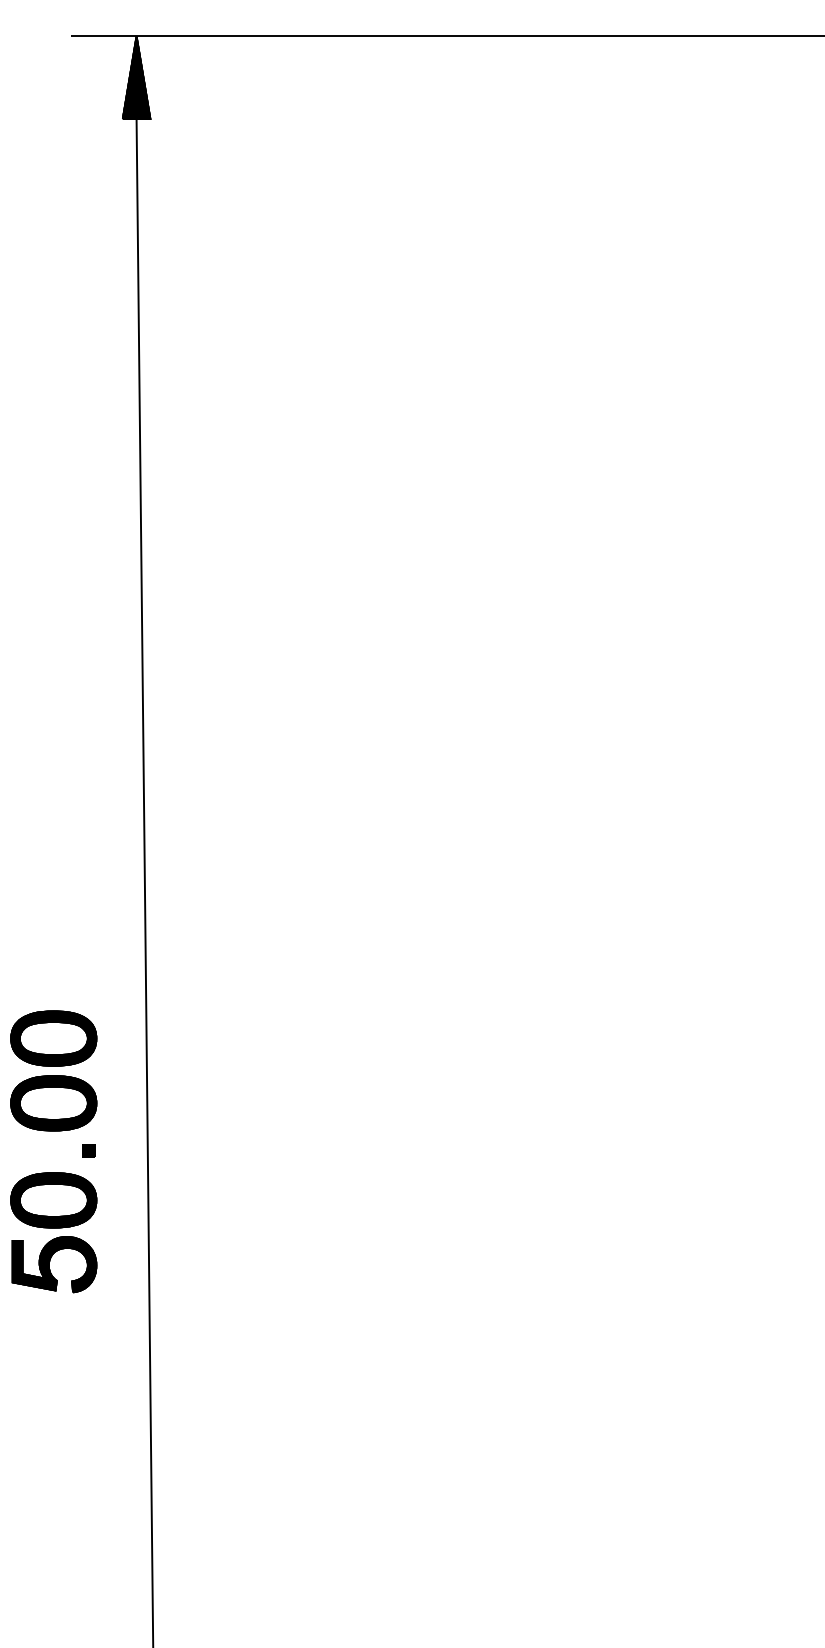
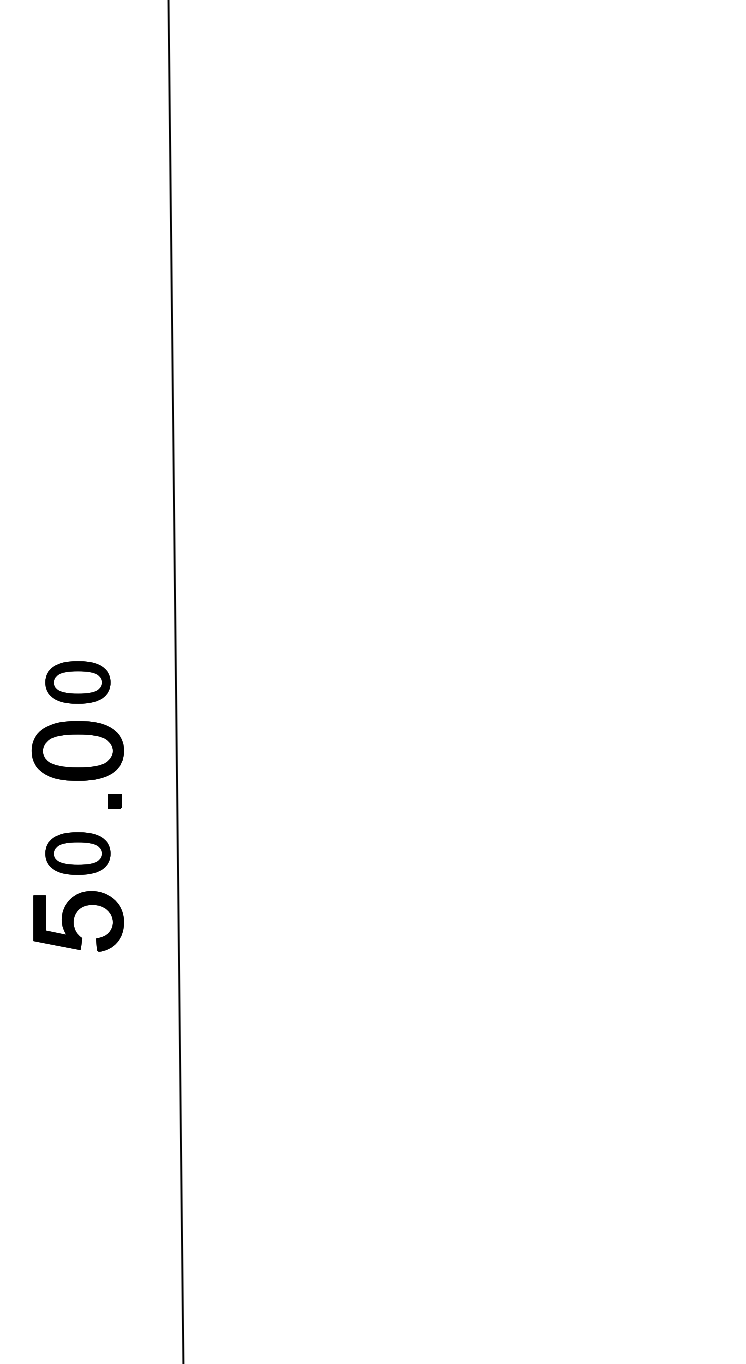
part: (53, 1038) -> (77, 682), size x0.7
part: (53, 1200) -> (77, 853), size x0.7

